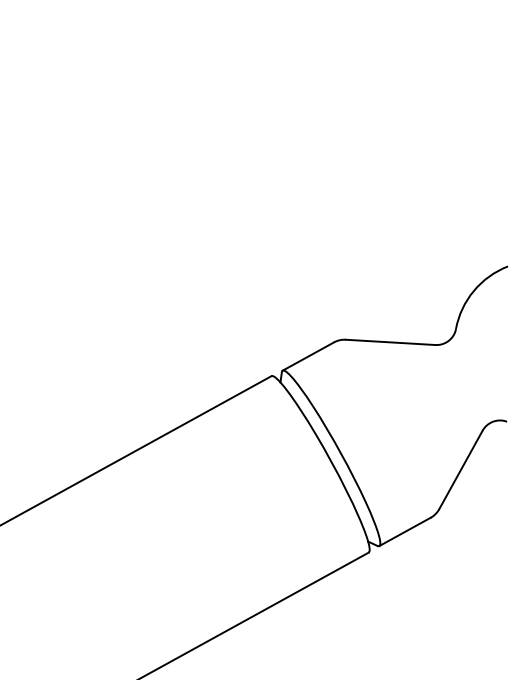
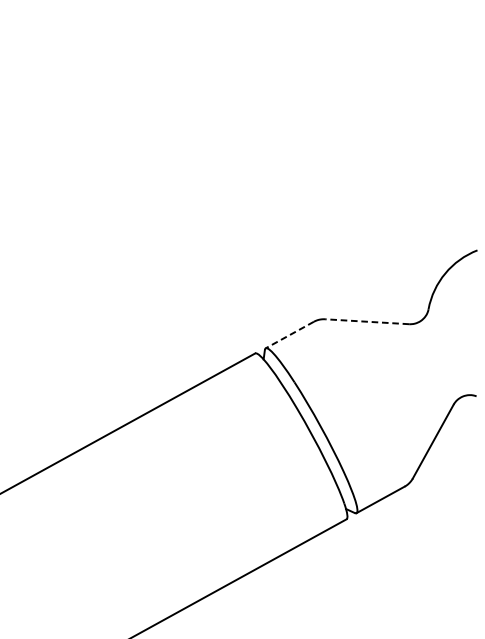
line: (390, 342) -> (367, 321), solid -> dashed
line: (307, 356) -> (289, 335), solid -> dashed

